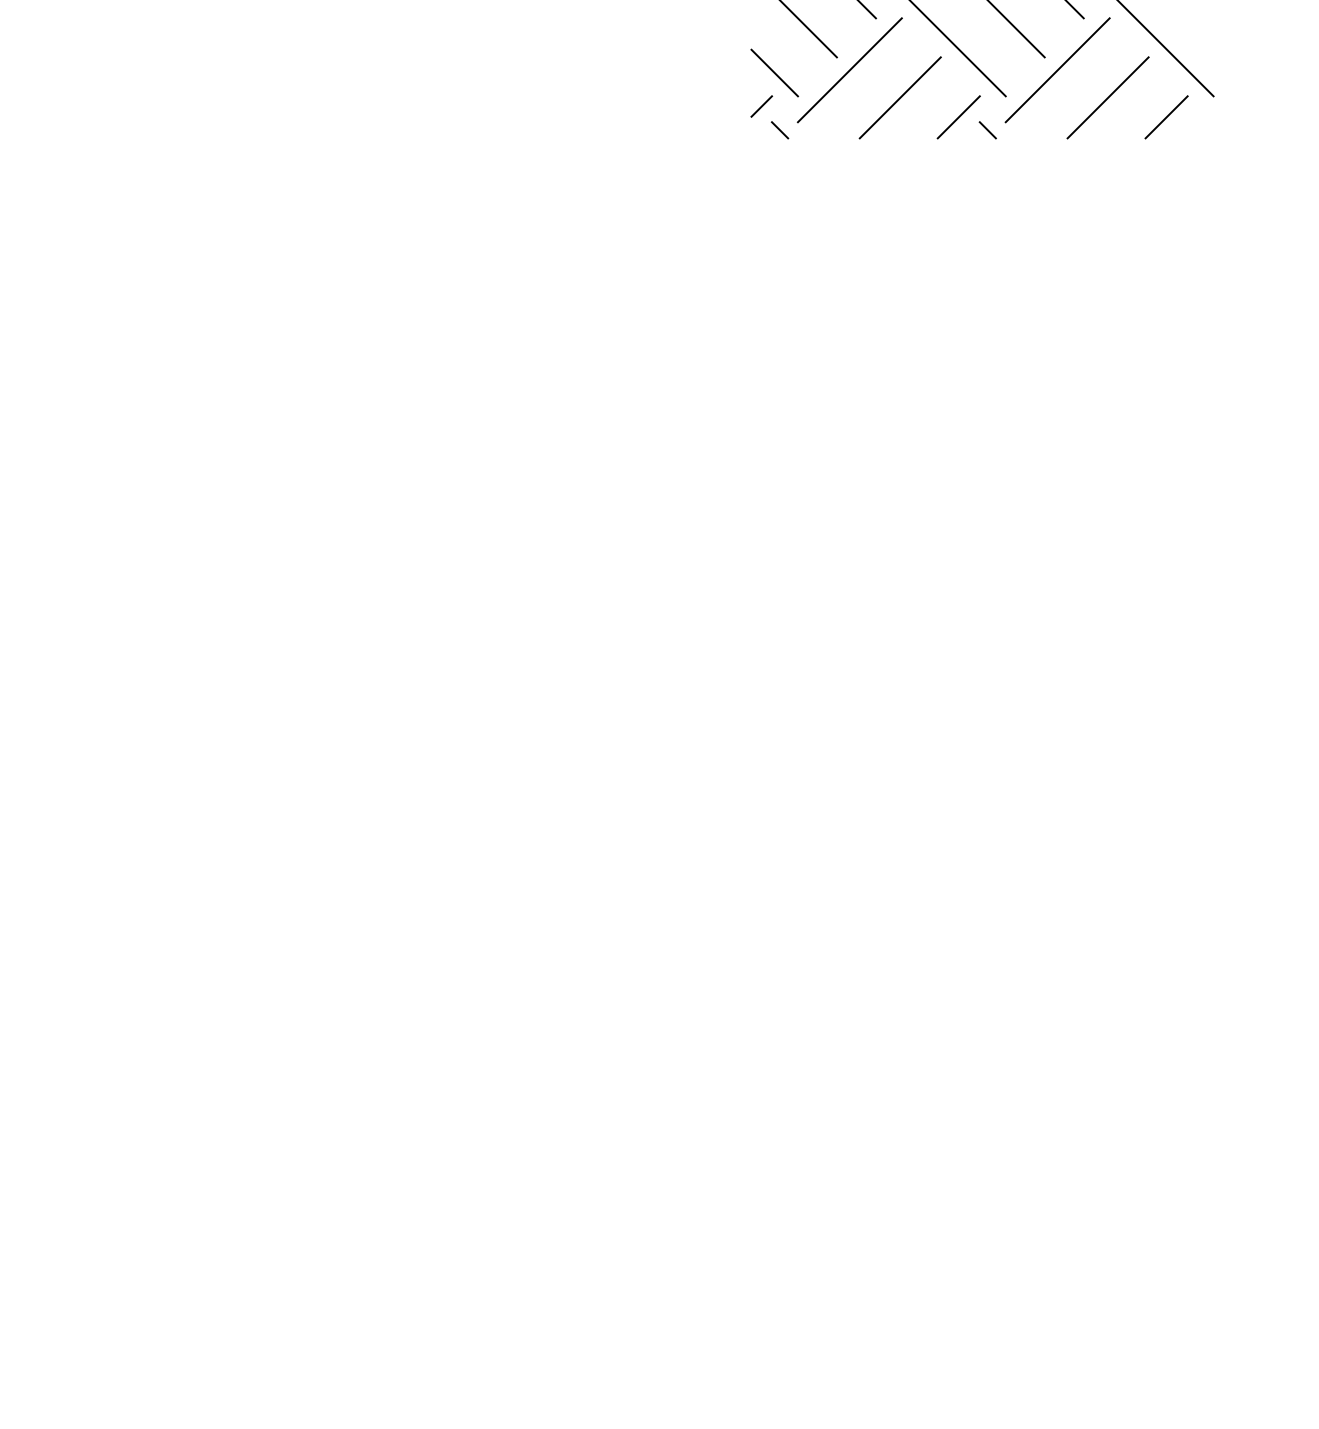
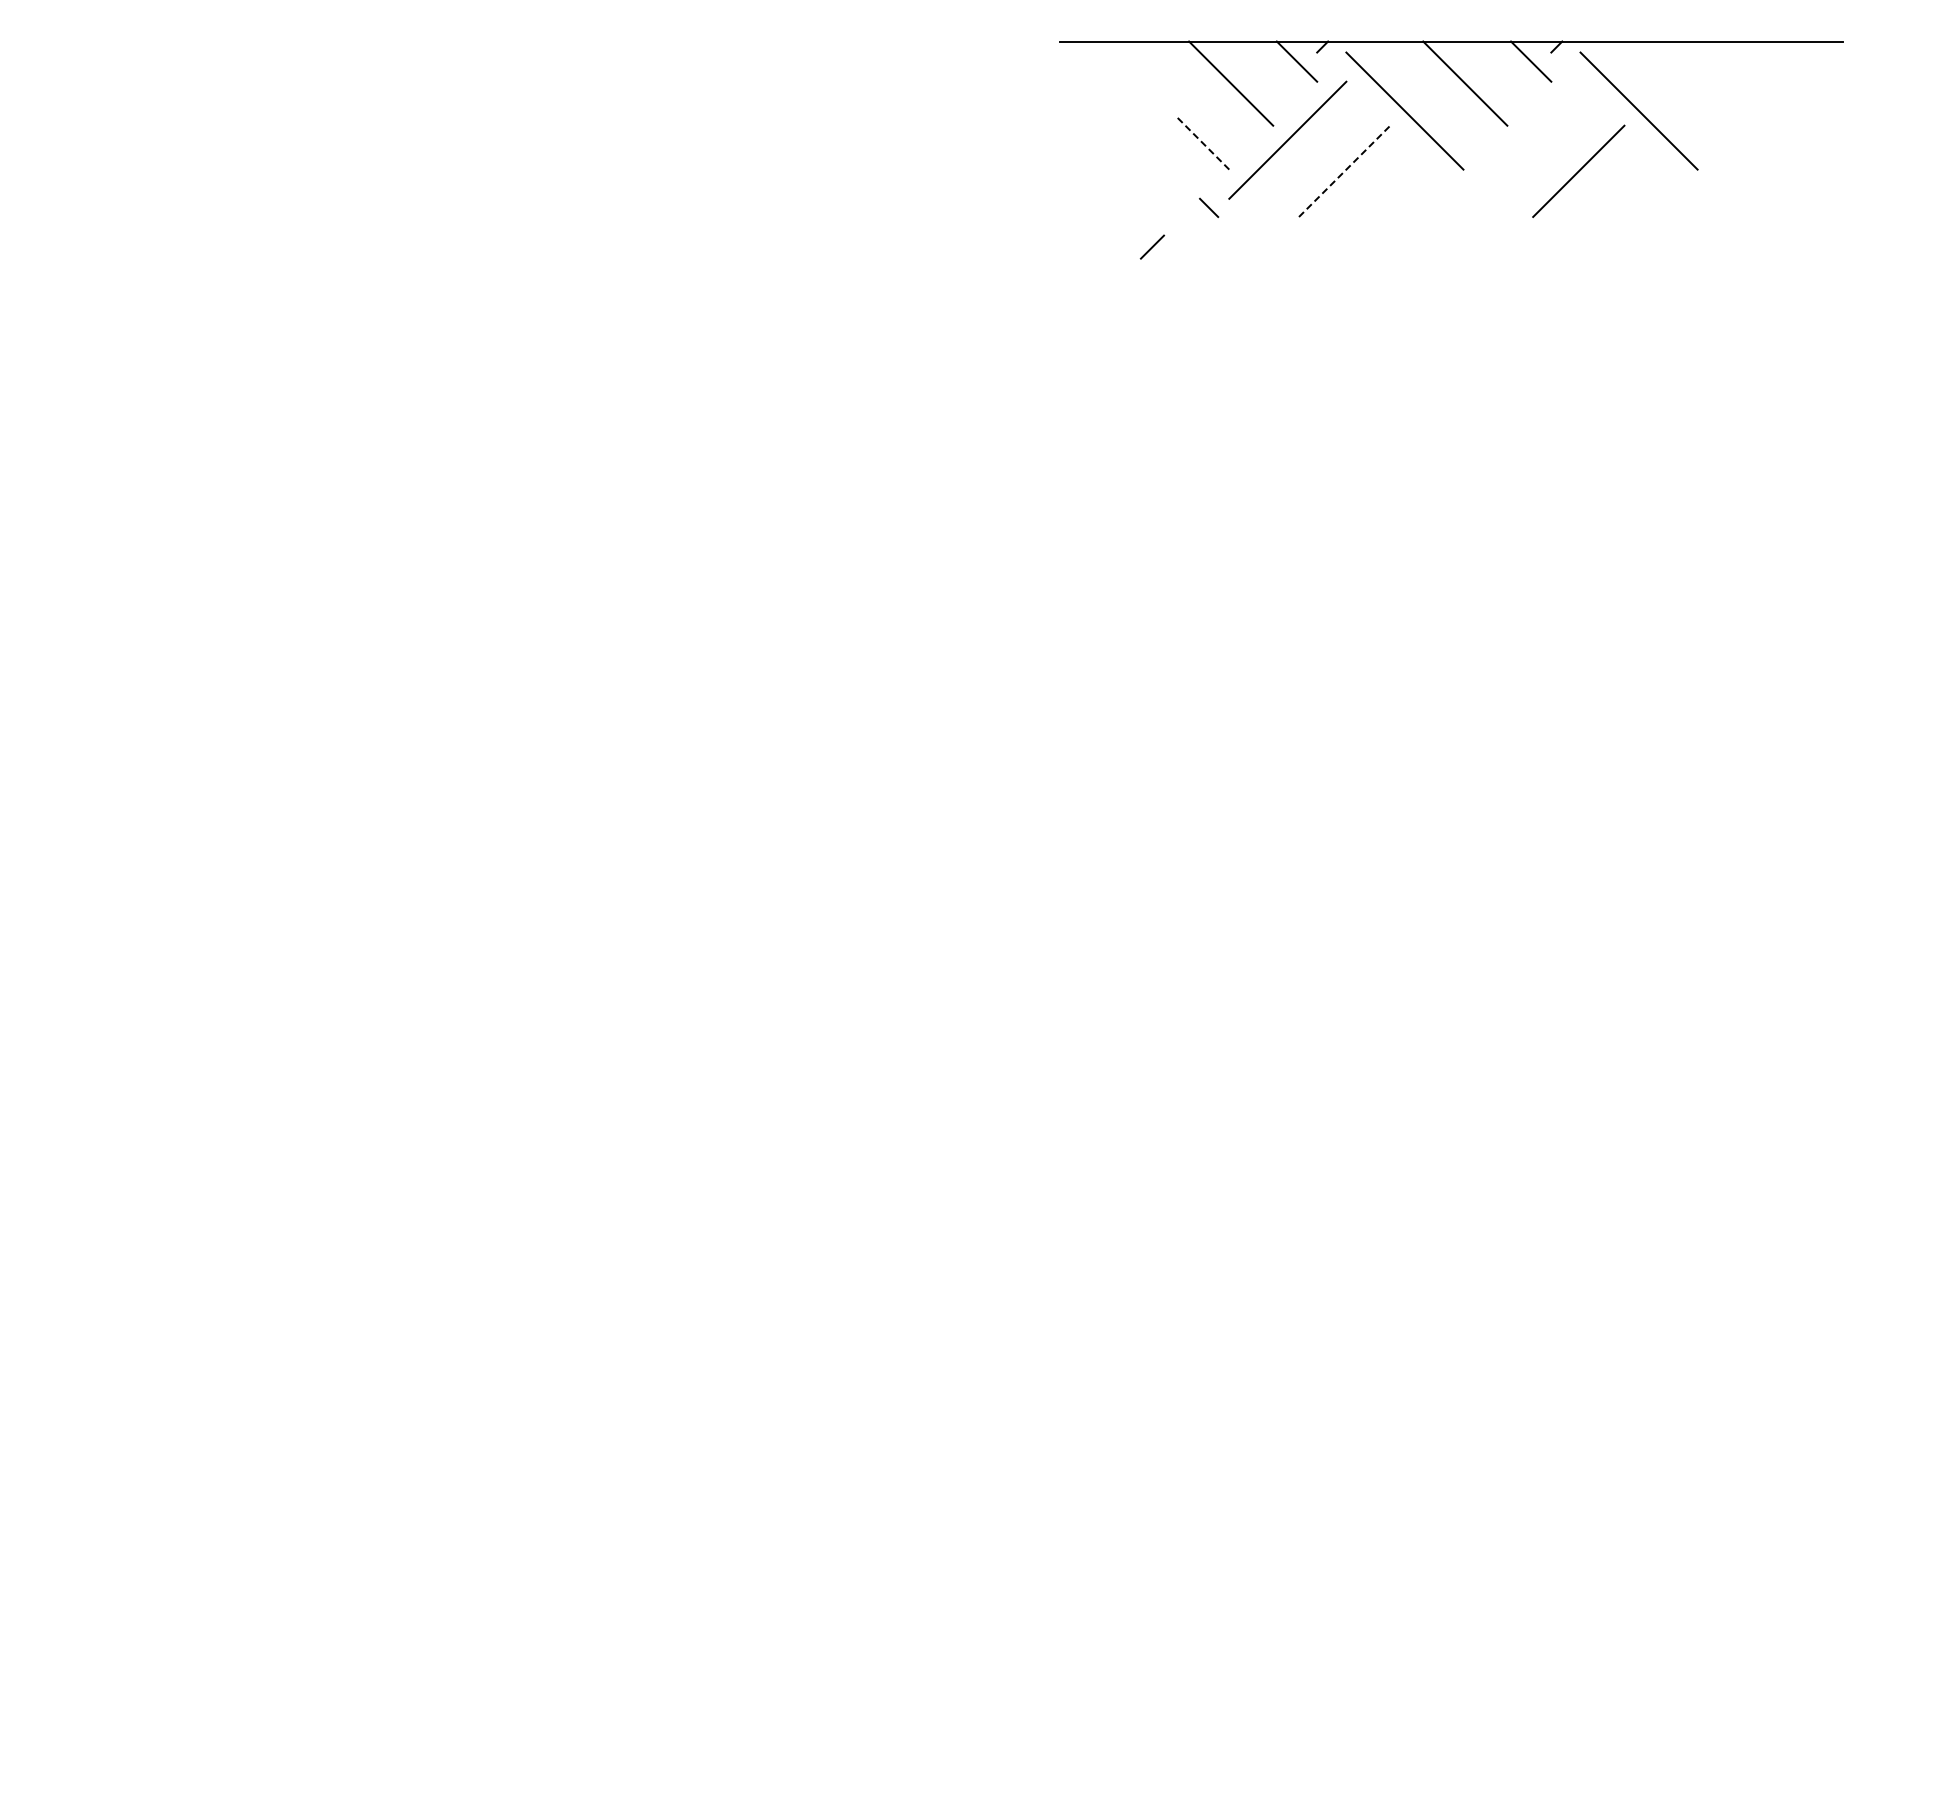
line: (1057, 69) -> (1521, 139), removed
line: (774, 73) -> (1202, 143), solid -> dashed
line: (900, 97) -> (1344, 171), solid -> dashed
line: (761, 105) -> (1152, 246), moved
line: (958, 117) -> (1410, 193), removed
line: (1166, 117) -> (1644, 193), removed
line: (988, 129) -> (1443, 207), removed

